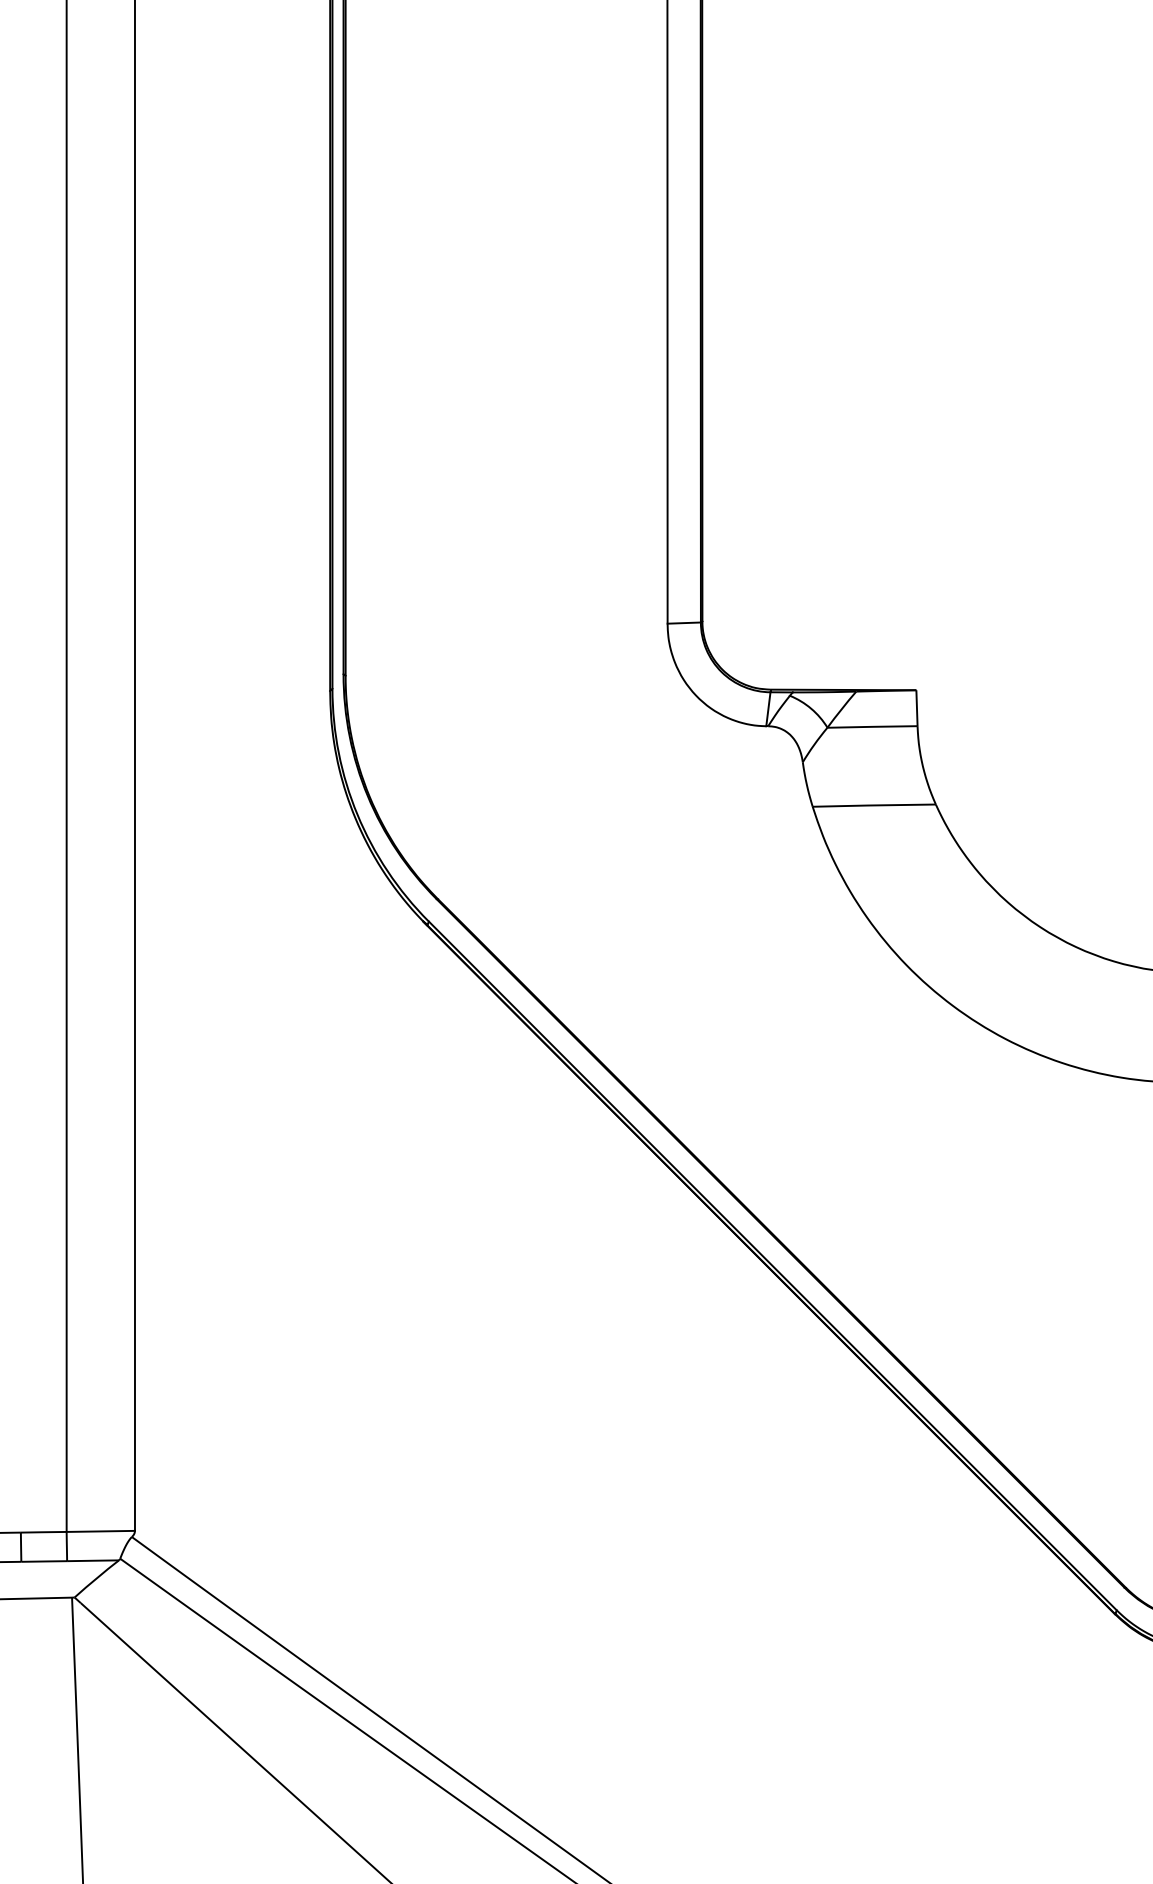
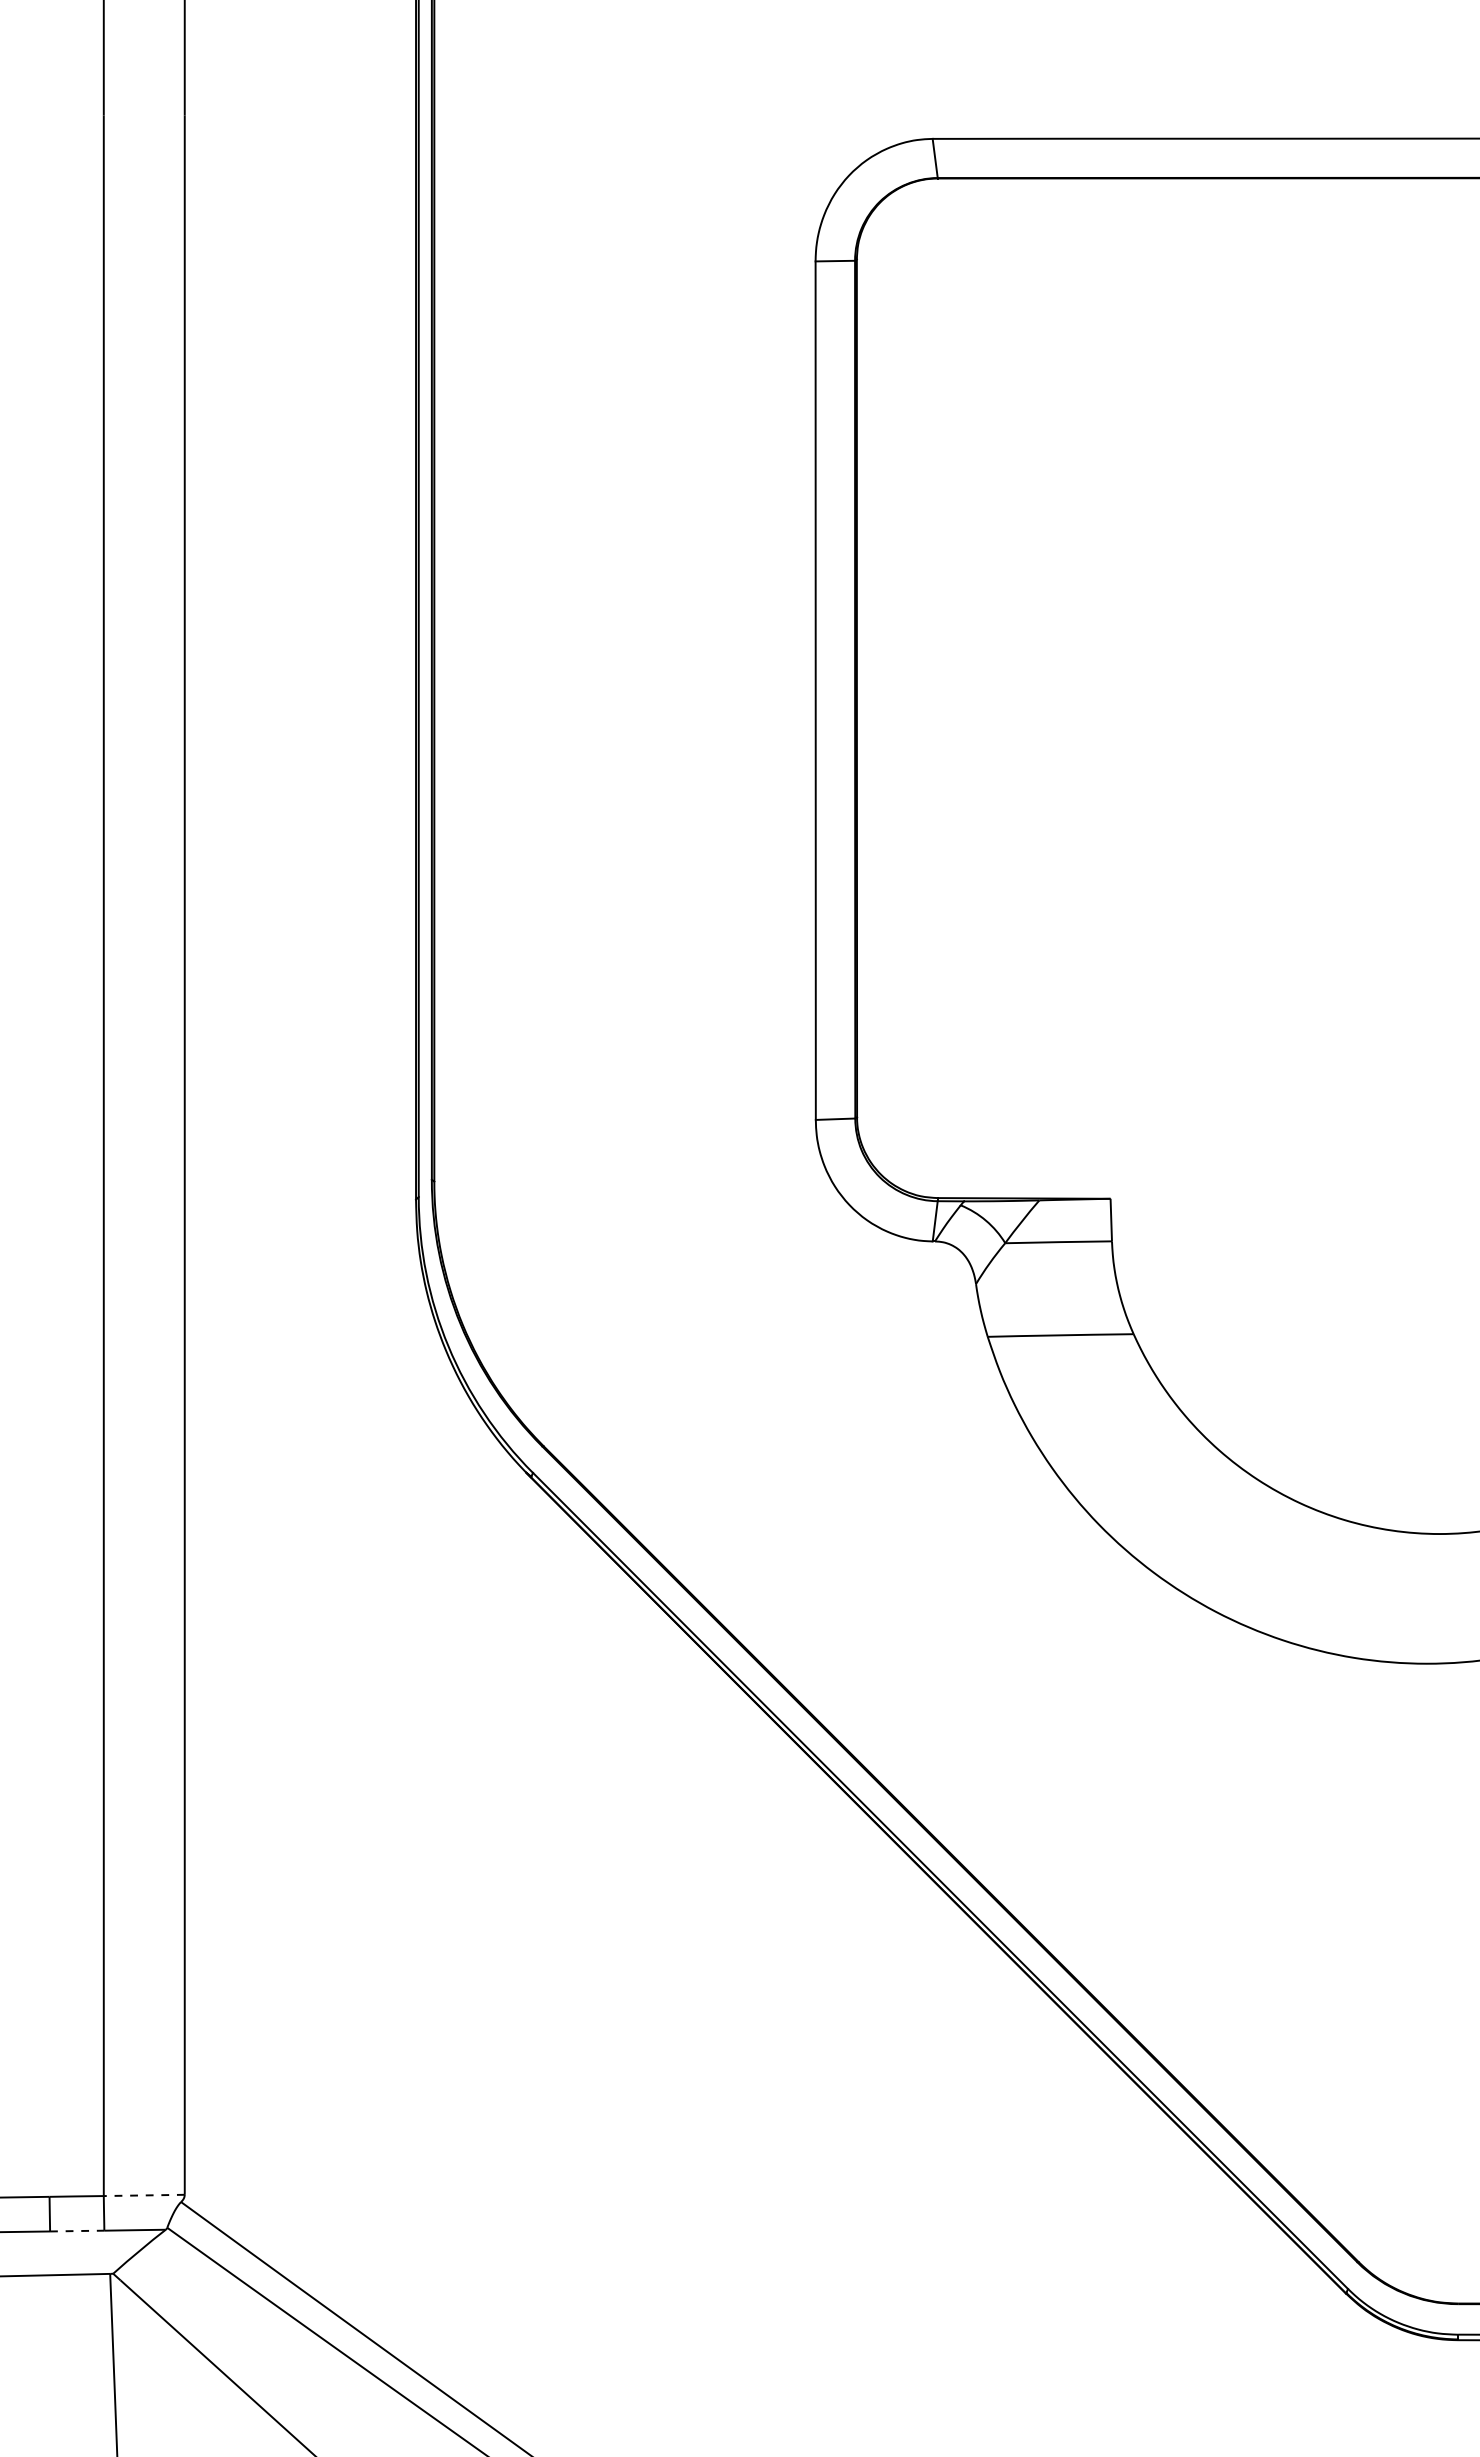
line: (100, 1531) -> (143, 2195), solid -> dashed
line: (44, 1561) -> (77, 2231), solid -> dashed

